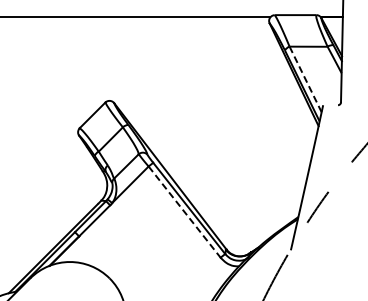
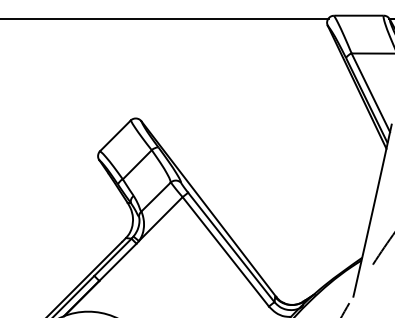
line: (305, 79) -> (370, 92), dashed -> solid
line: (184, 212) -> (225, 252), dashed -> solid

